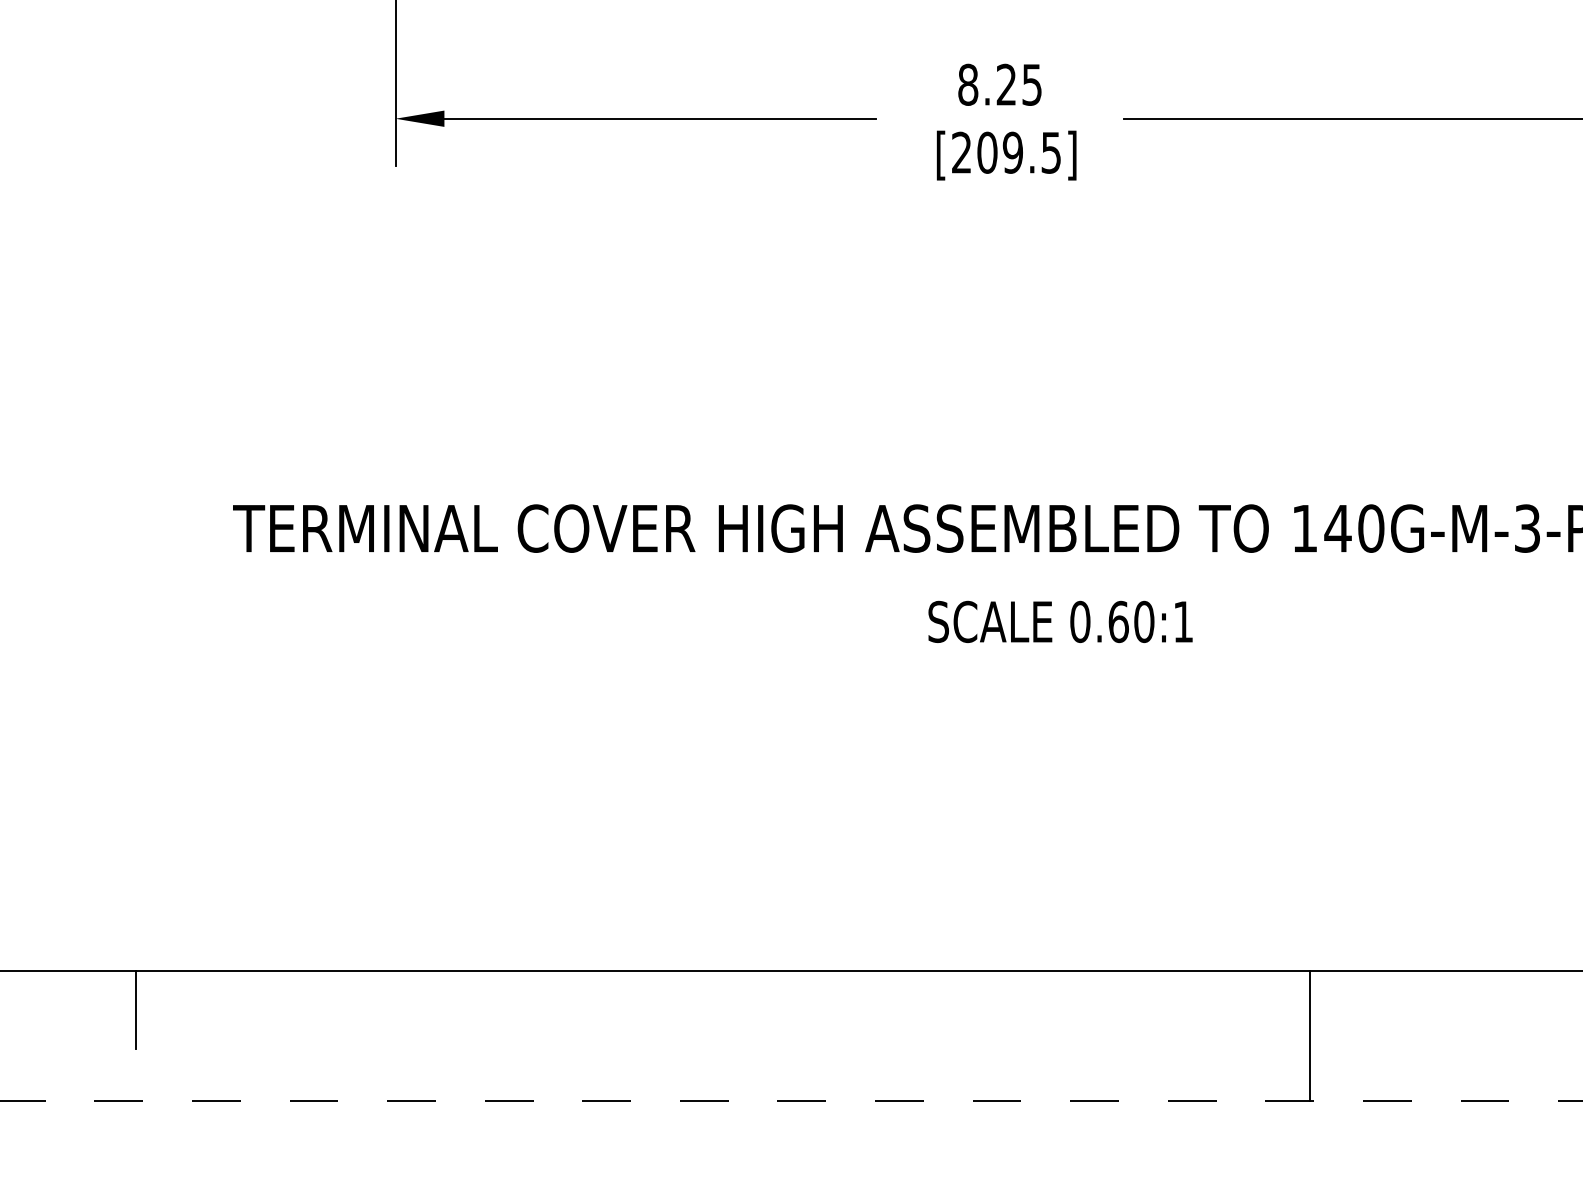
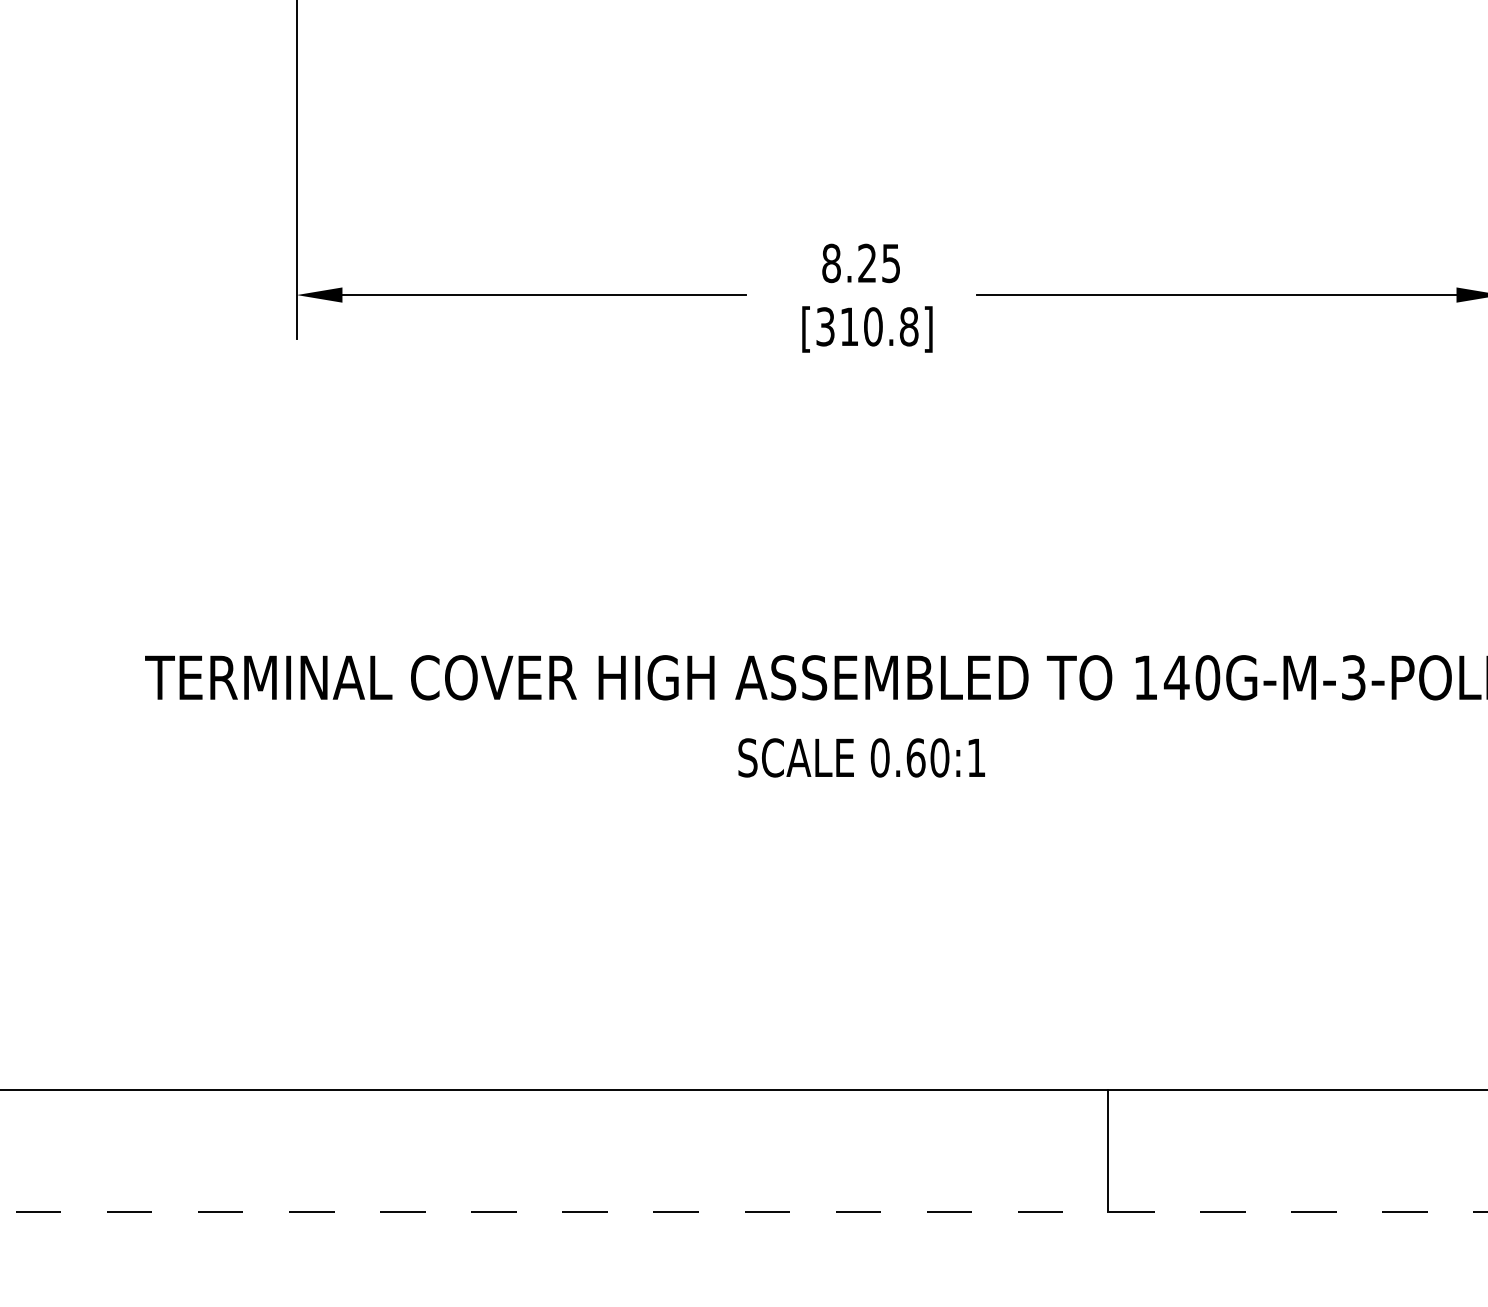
text: (1006, 152) -> (867, 326), [209.5] -> [310.8]
text: (1060, 621) -> (861, 757), moved
line: (136, 1009) -> (54, 1126), removed
line: (1309, 1035) -> (1108, 1151), moved

